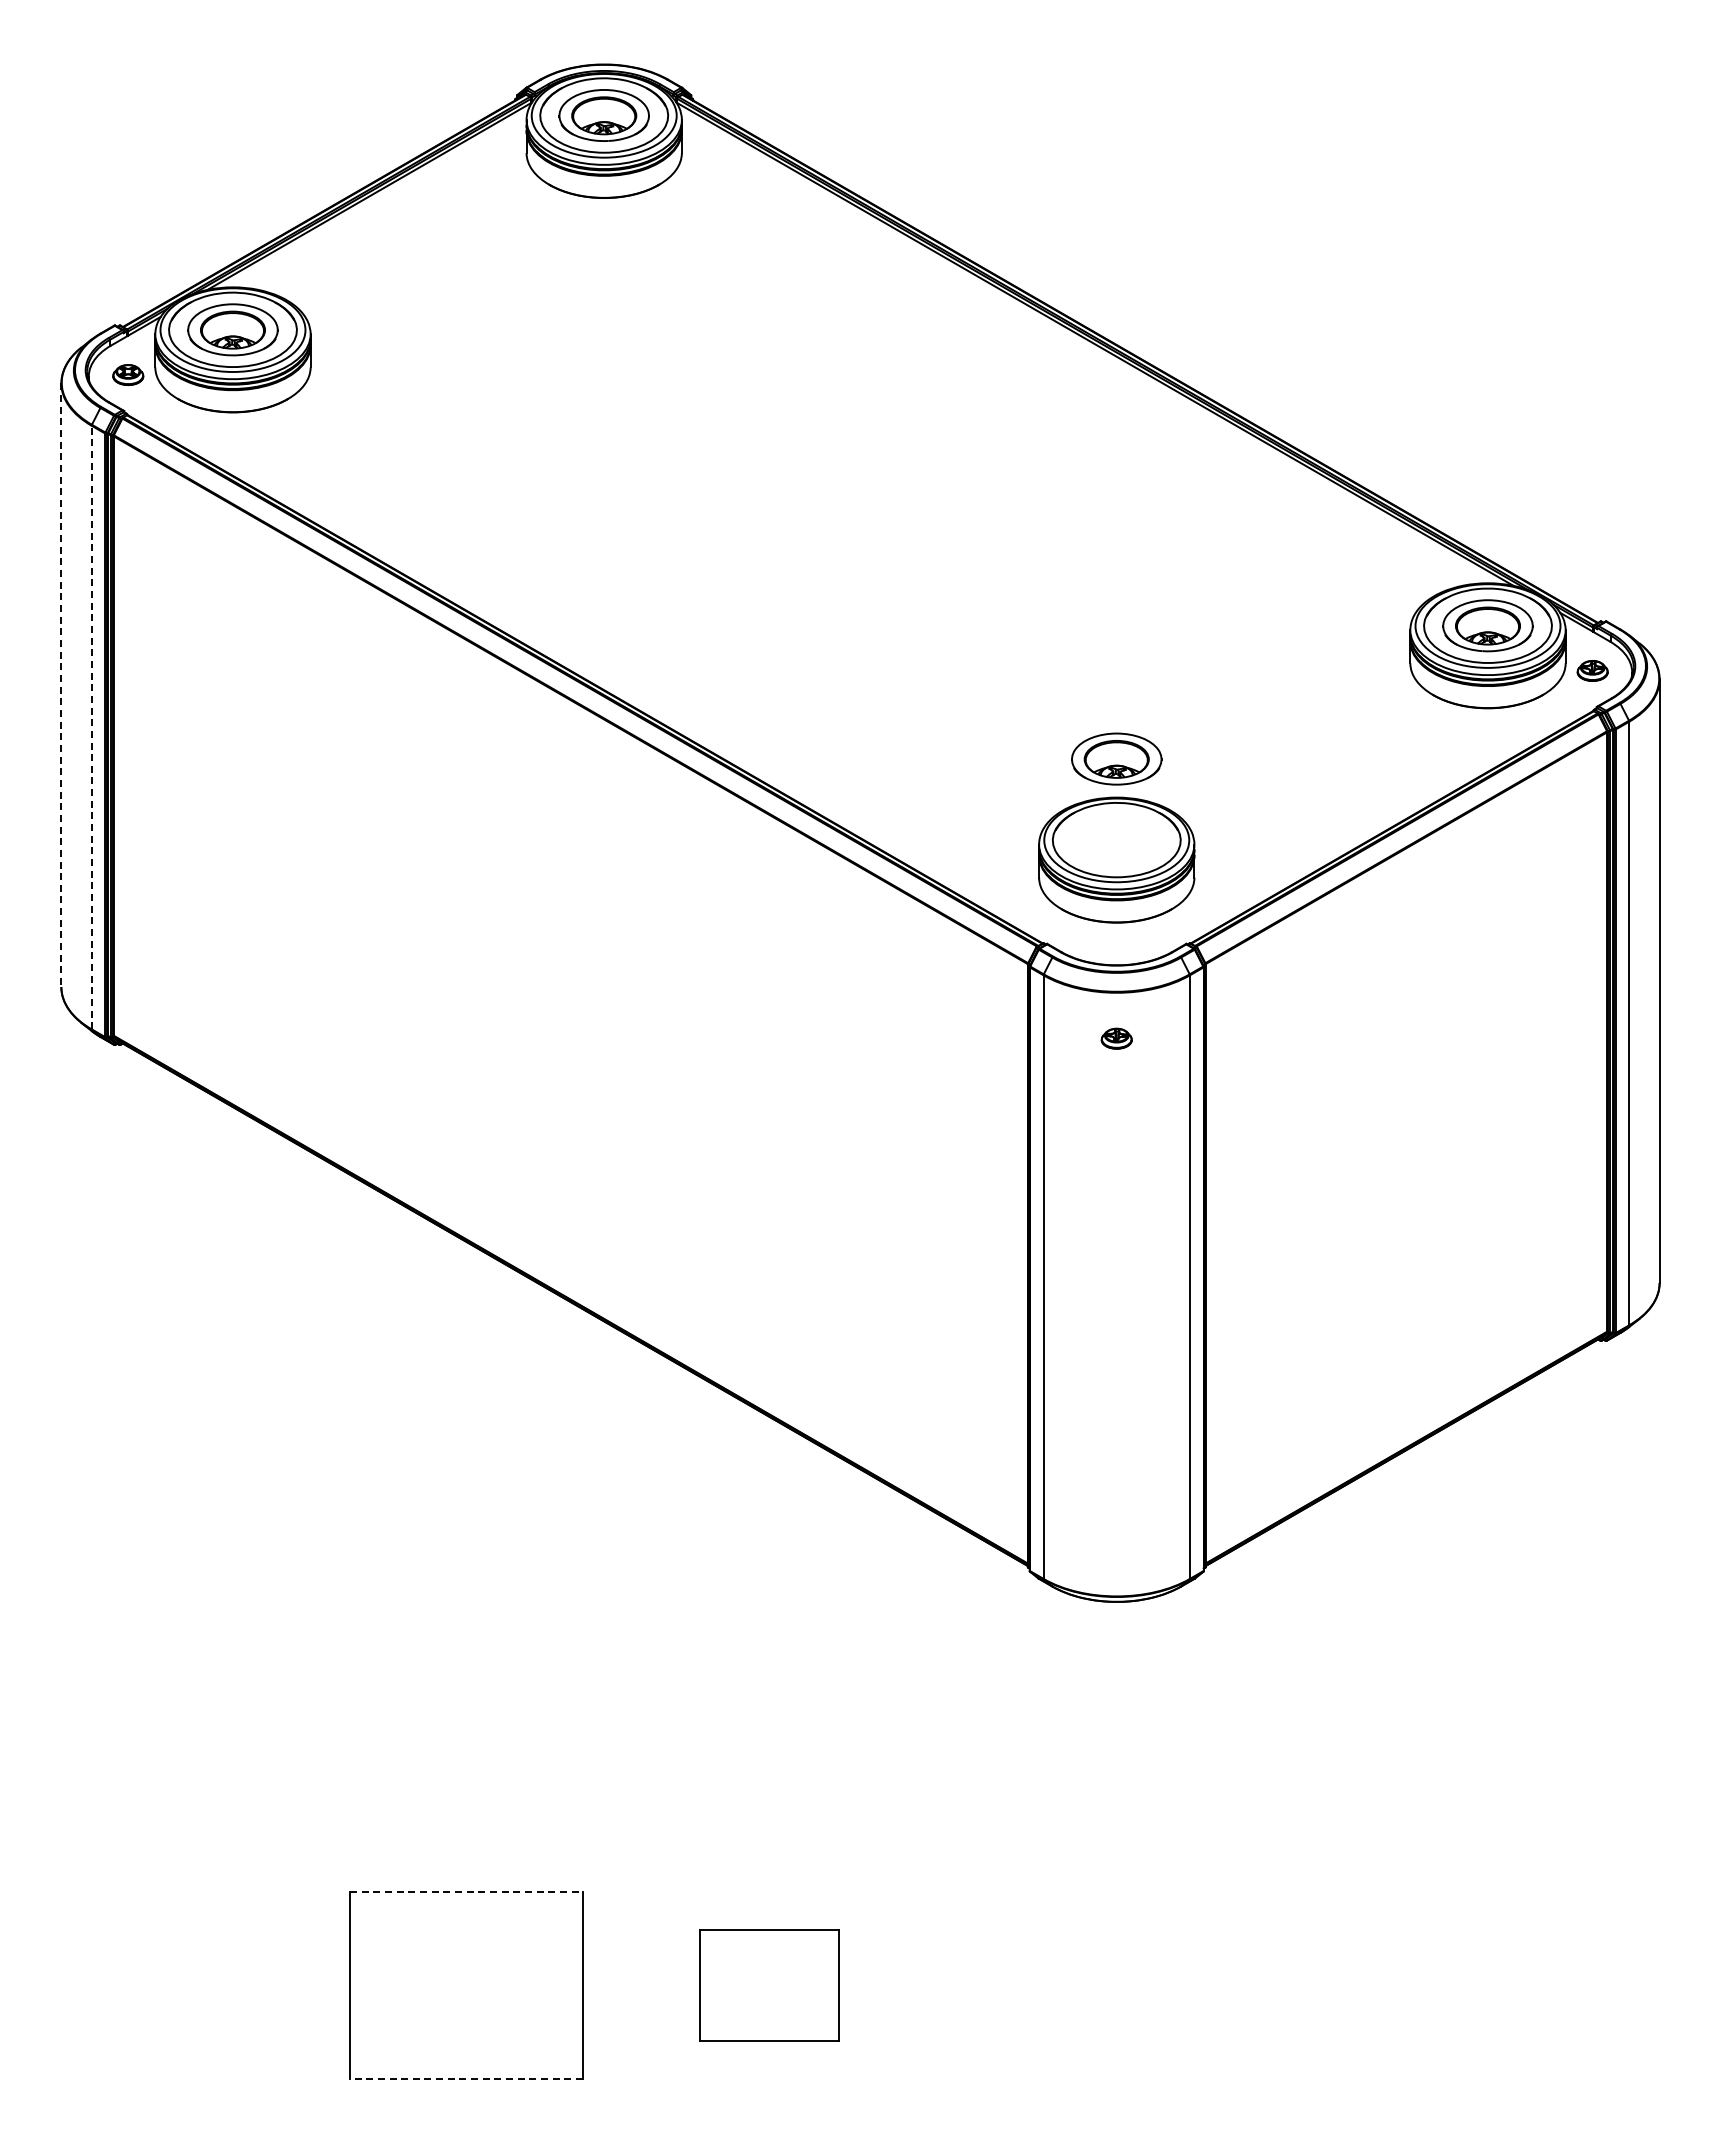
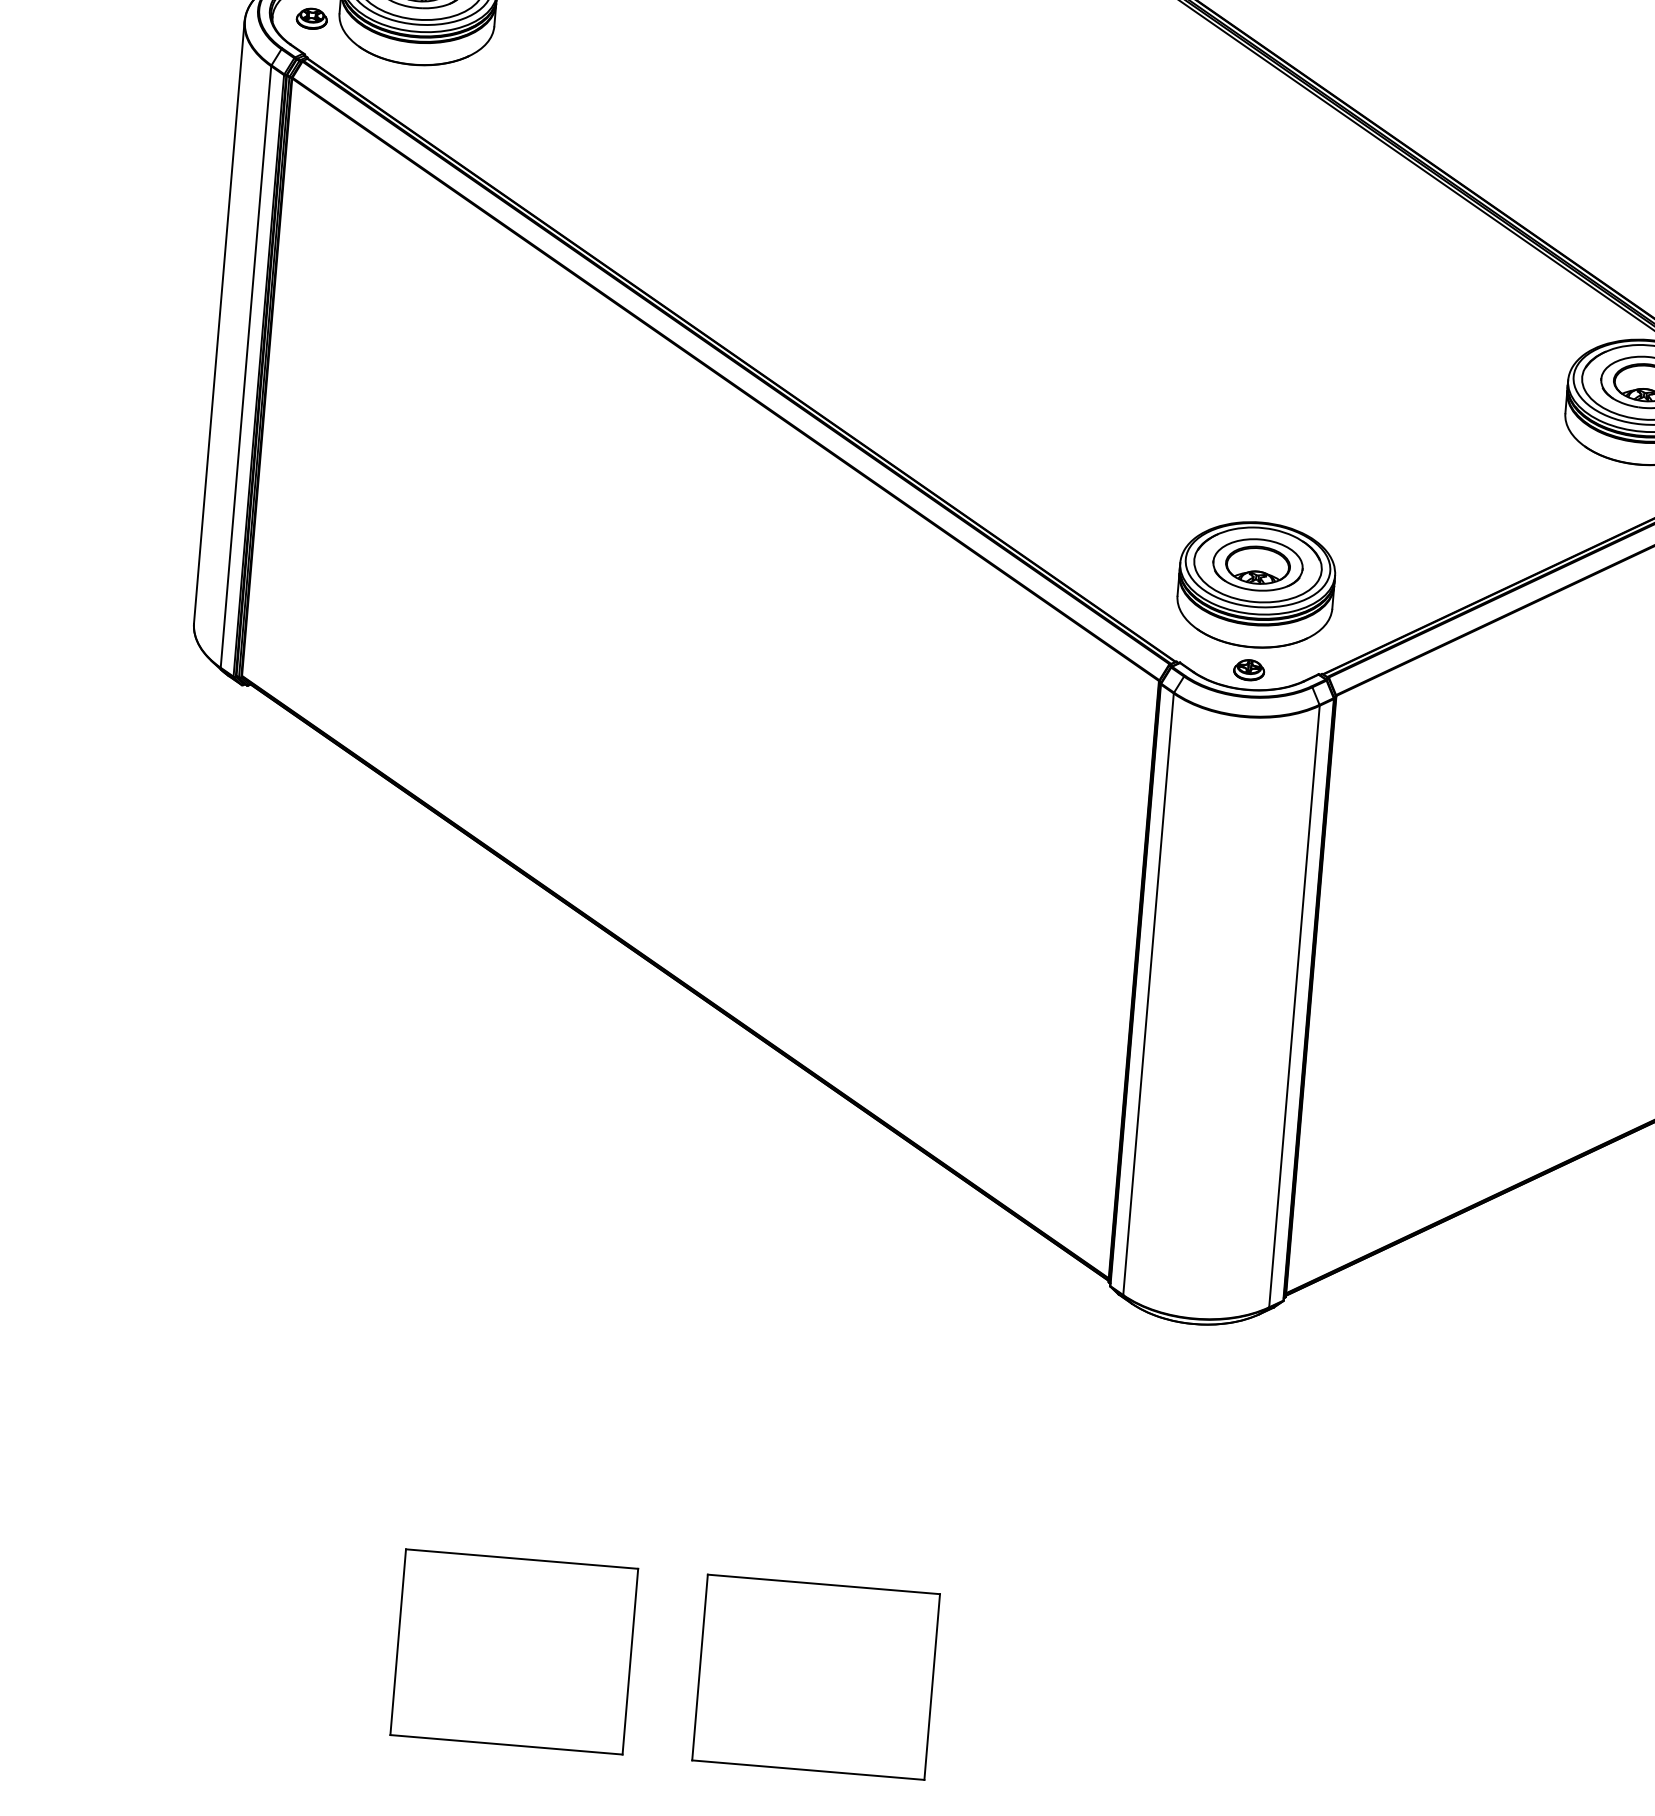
line: (61, 685) -> (219, 322), dashed -> solid
line: (91, 727) -> (245, 366), dashed -> solid
part: (1116, 758) -> (1257, 564), moved
part: (1116, 1038) -> (1248, 669), moved
line: (467, 1892) -> (523, 1559), dashed -> solid
part: (769, 1985) -> (816, 1677), size x1.67
line: (466, 2078) -> (506, 1744), dashed -> solid

